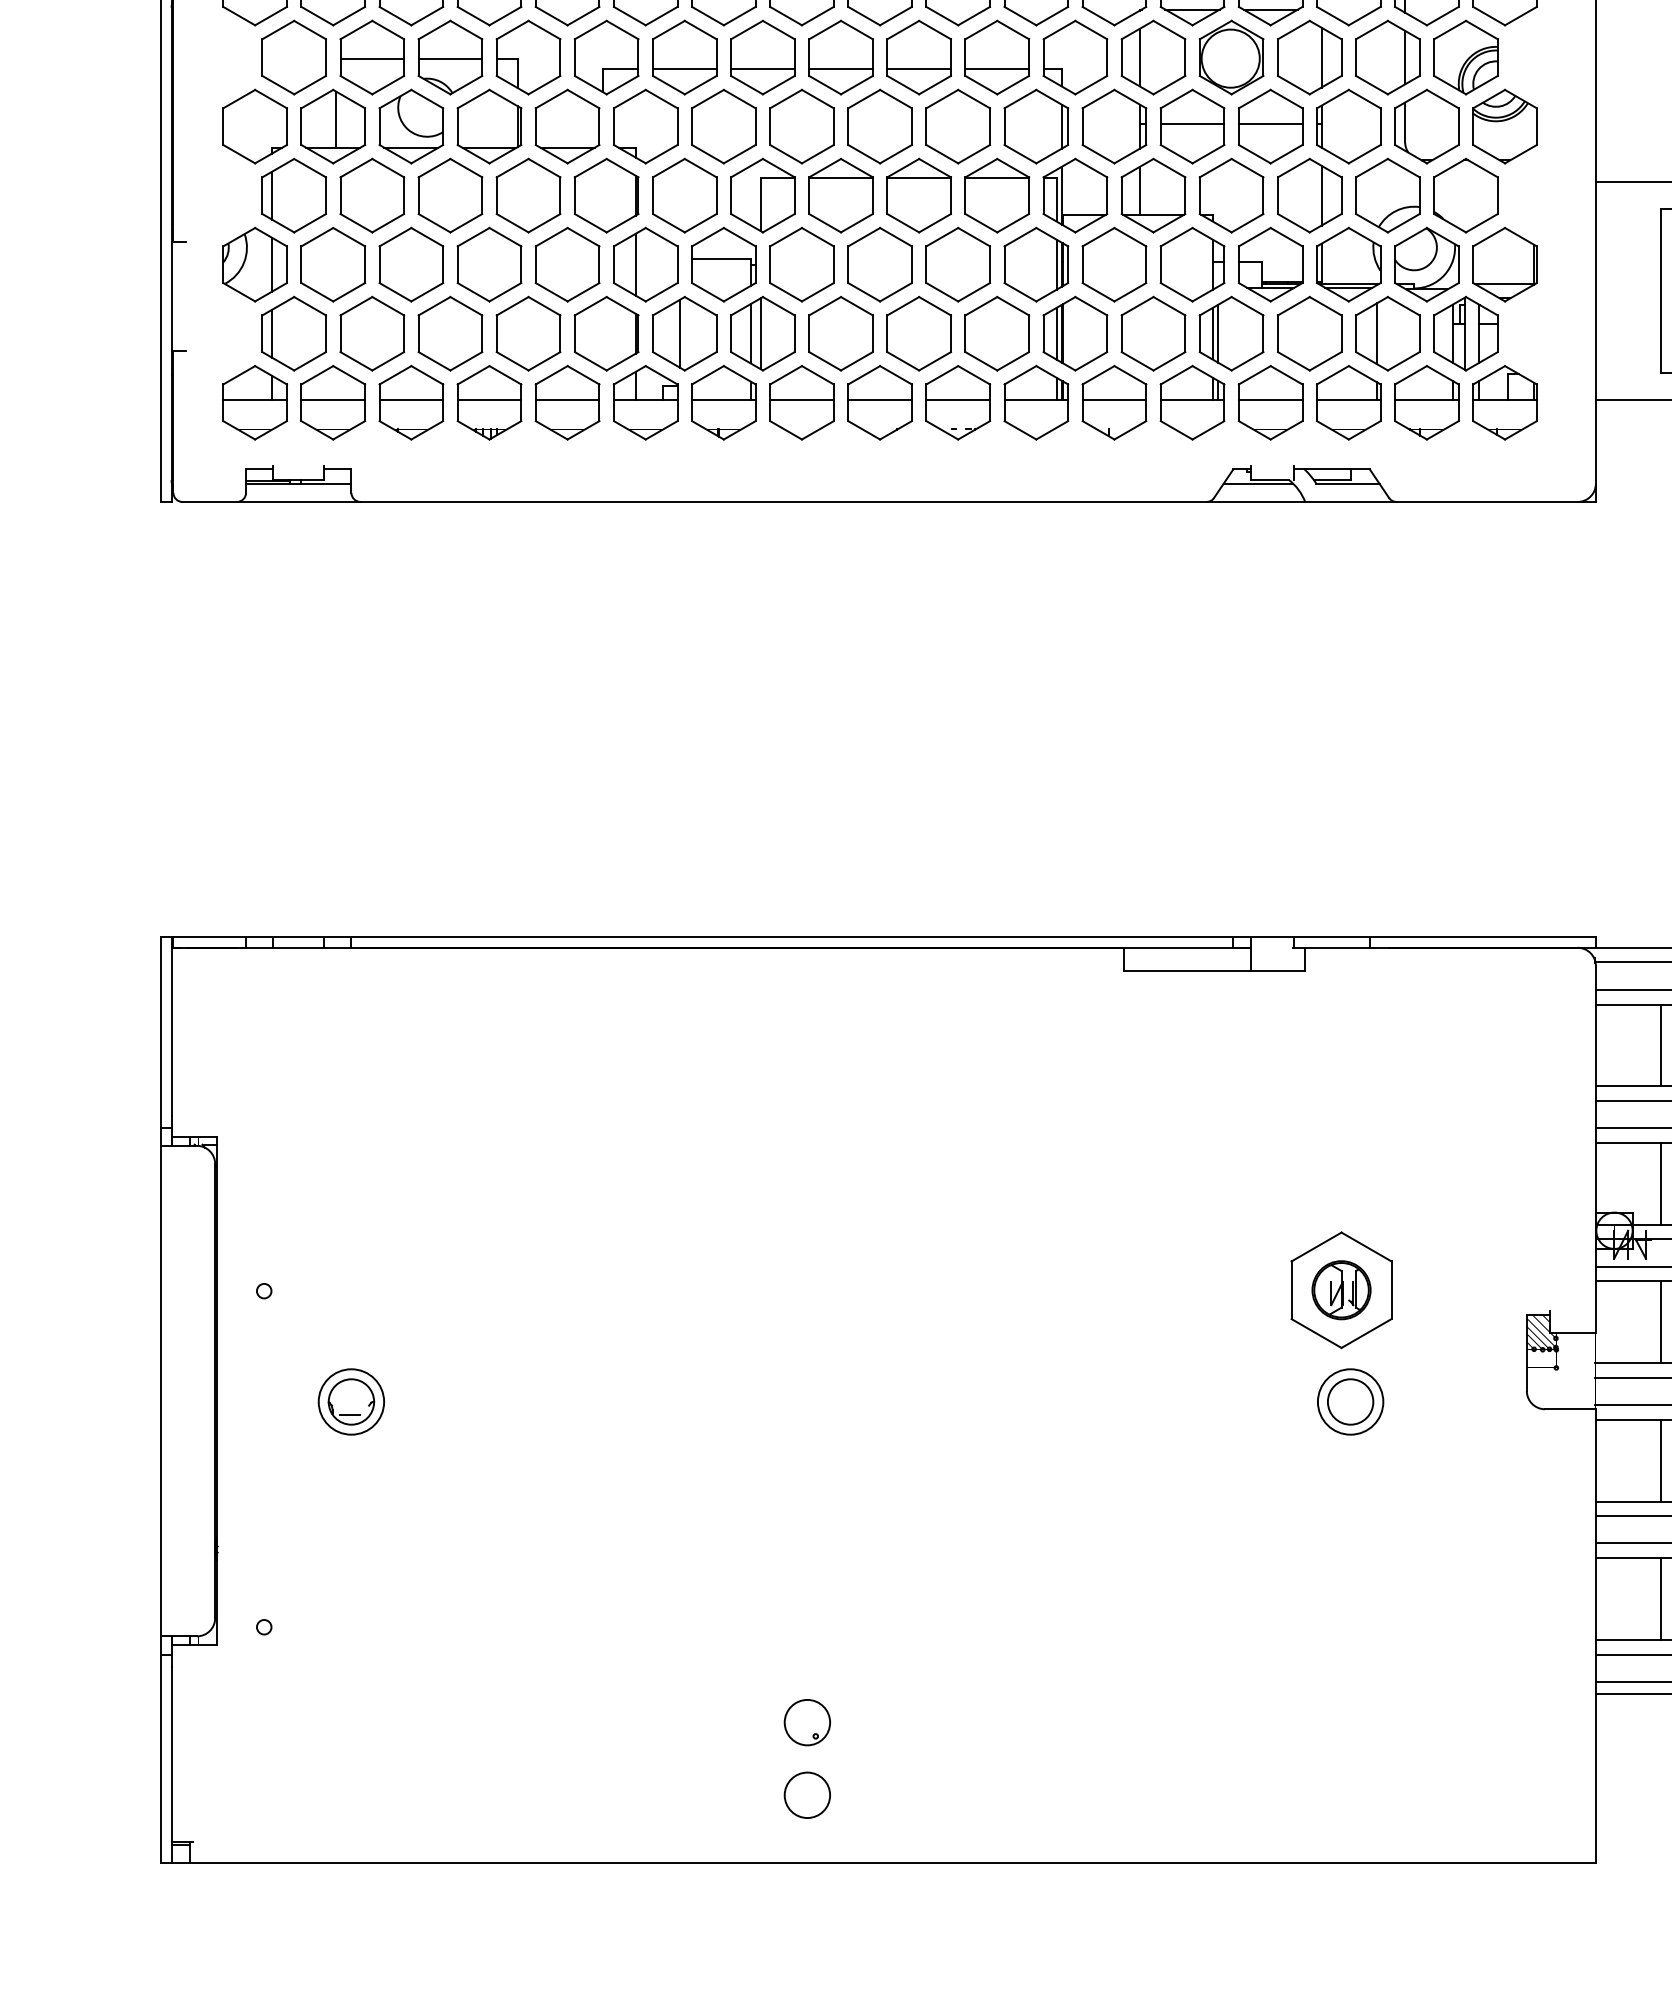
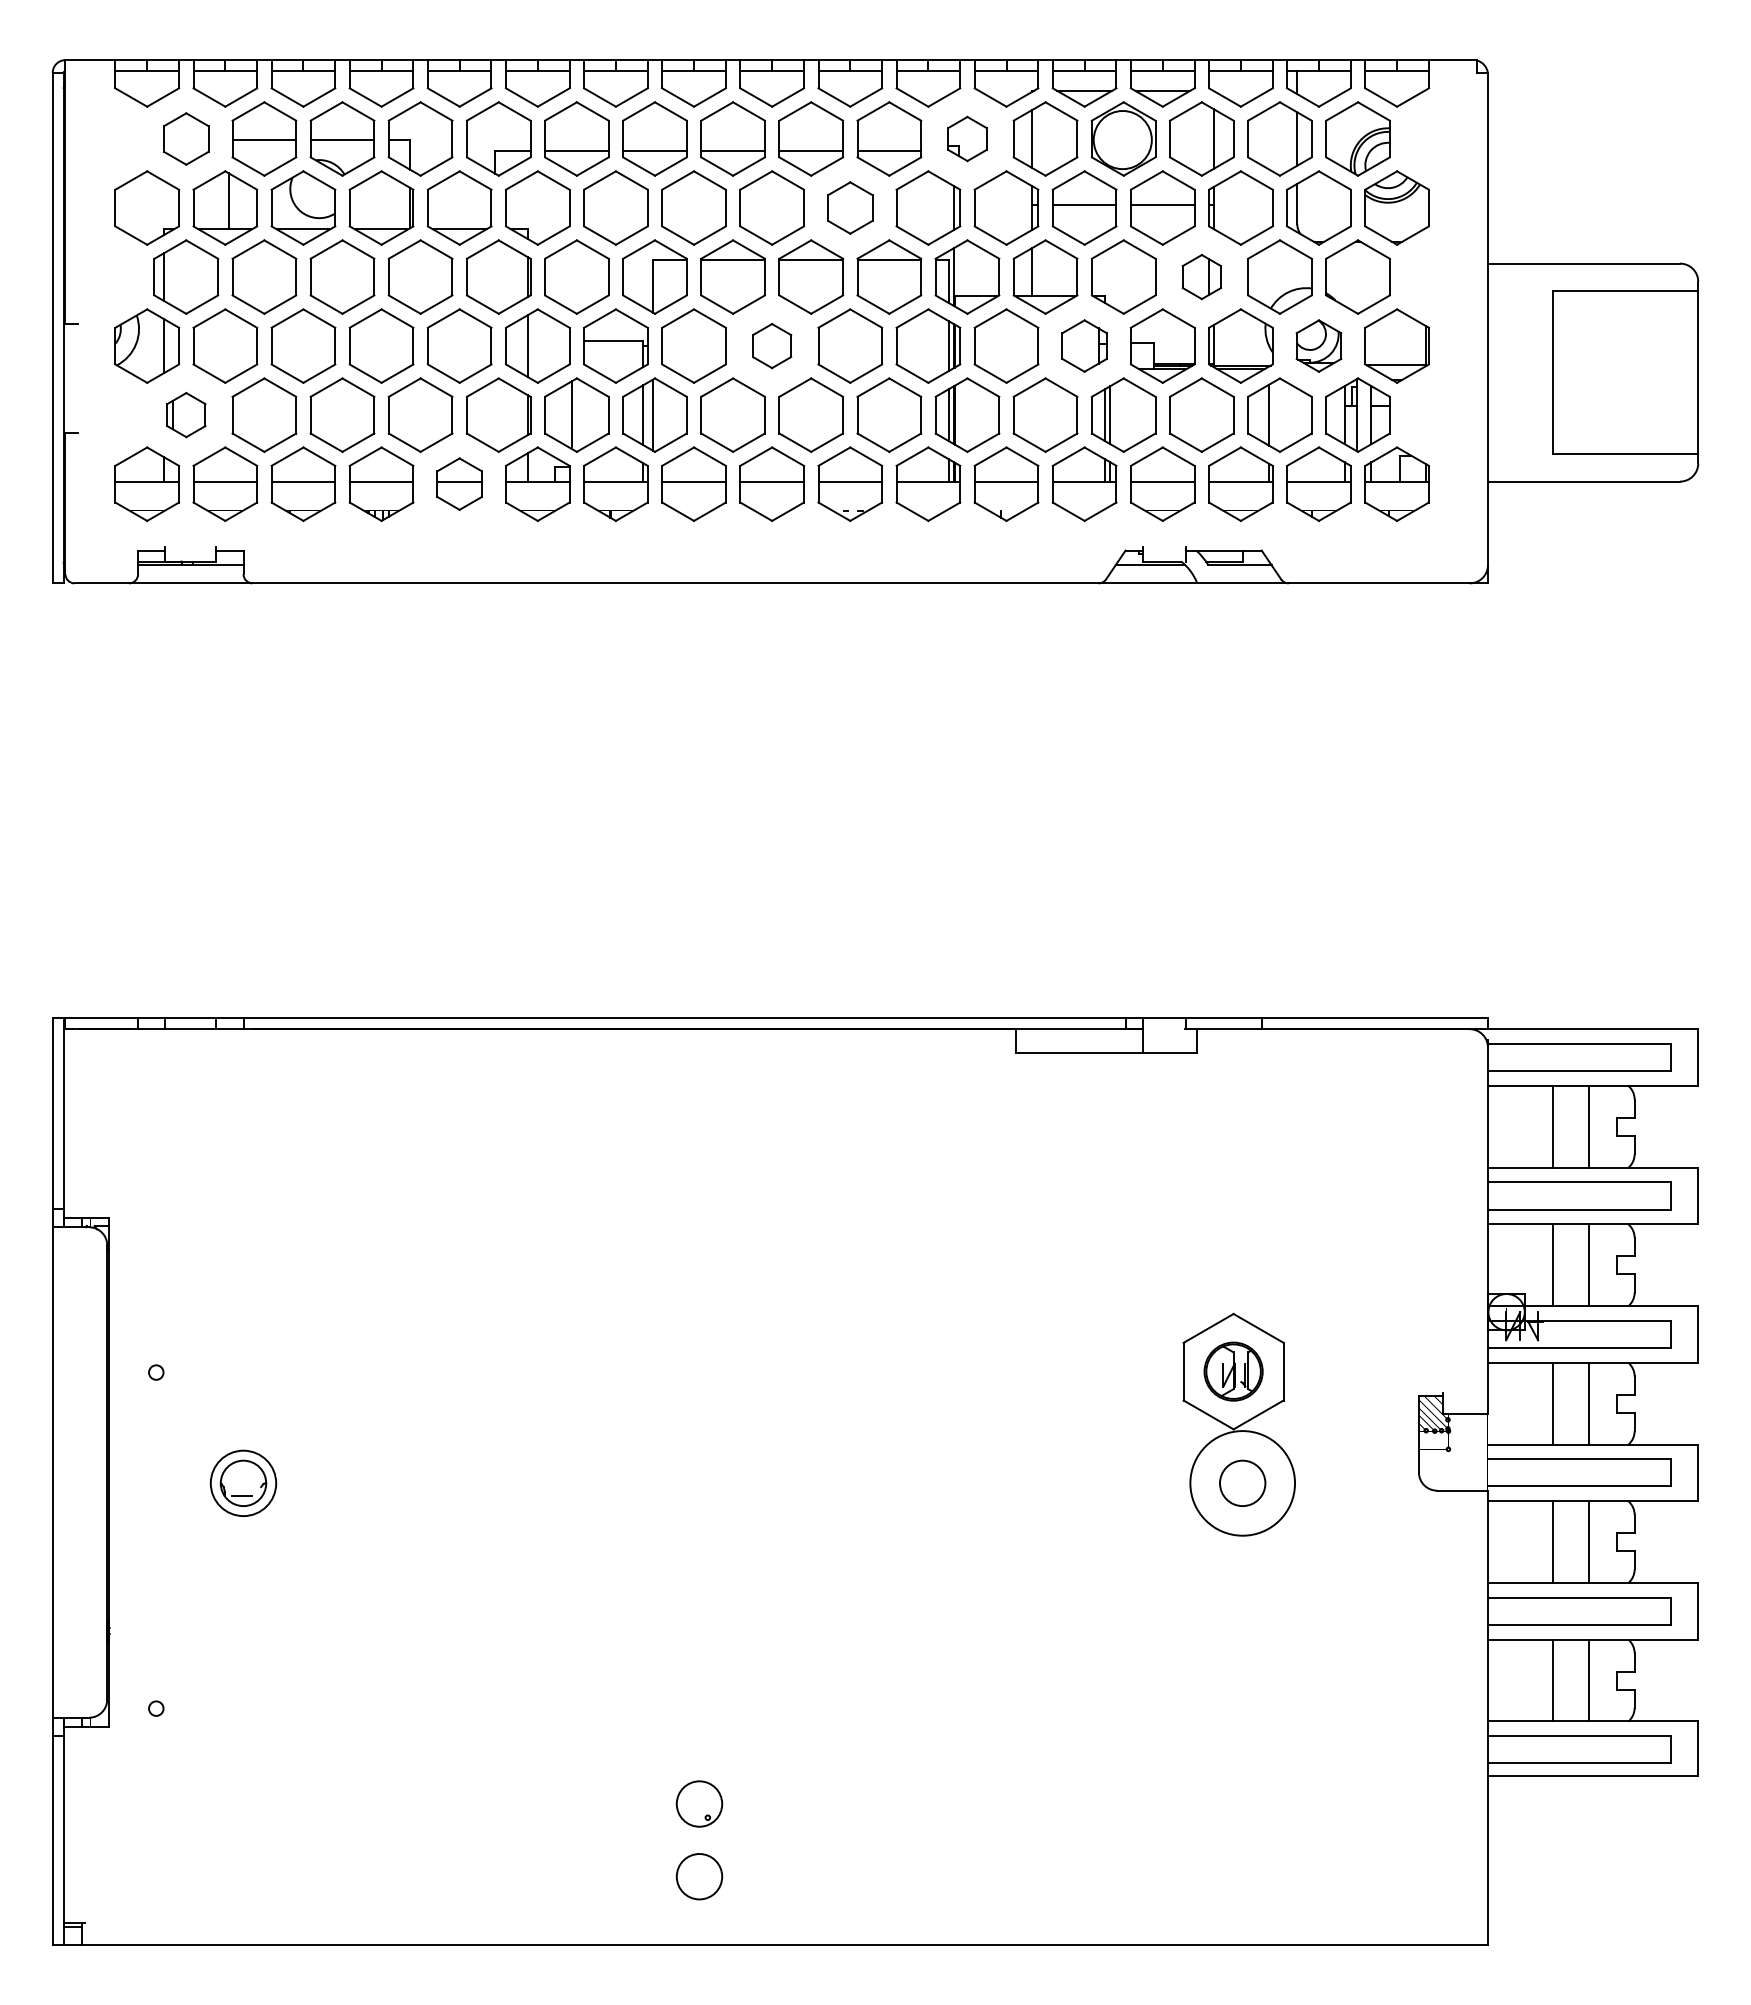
part: (294, 57) -> (186, 138), size x0.7
part: (1075, 57) -> (967, 138), size x0.6
part: (958, 126) -> (850, 207), size x0.7
part: (1309, 195) -> (1201, 276), size x0.6
part: (879, 264) -> (771, 345), size x0.6
part: (1192, 264) -> (1084, 345), size x0.7
part: (1426, 264) -> (1318, 345), size x0.7
part: (294, 333) -> (186, 414), size x0.6
part: (567, 402) -> (459, 483), size x0.7
circle: (1350, 1402) -> (1242, 1483), size x1.6

